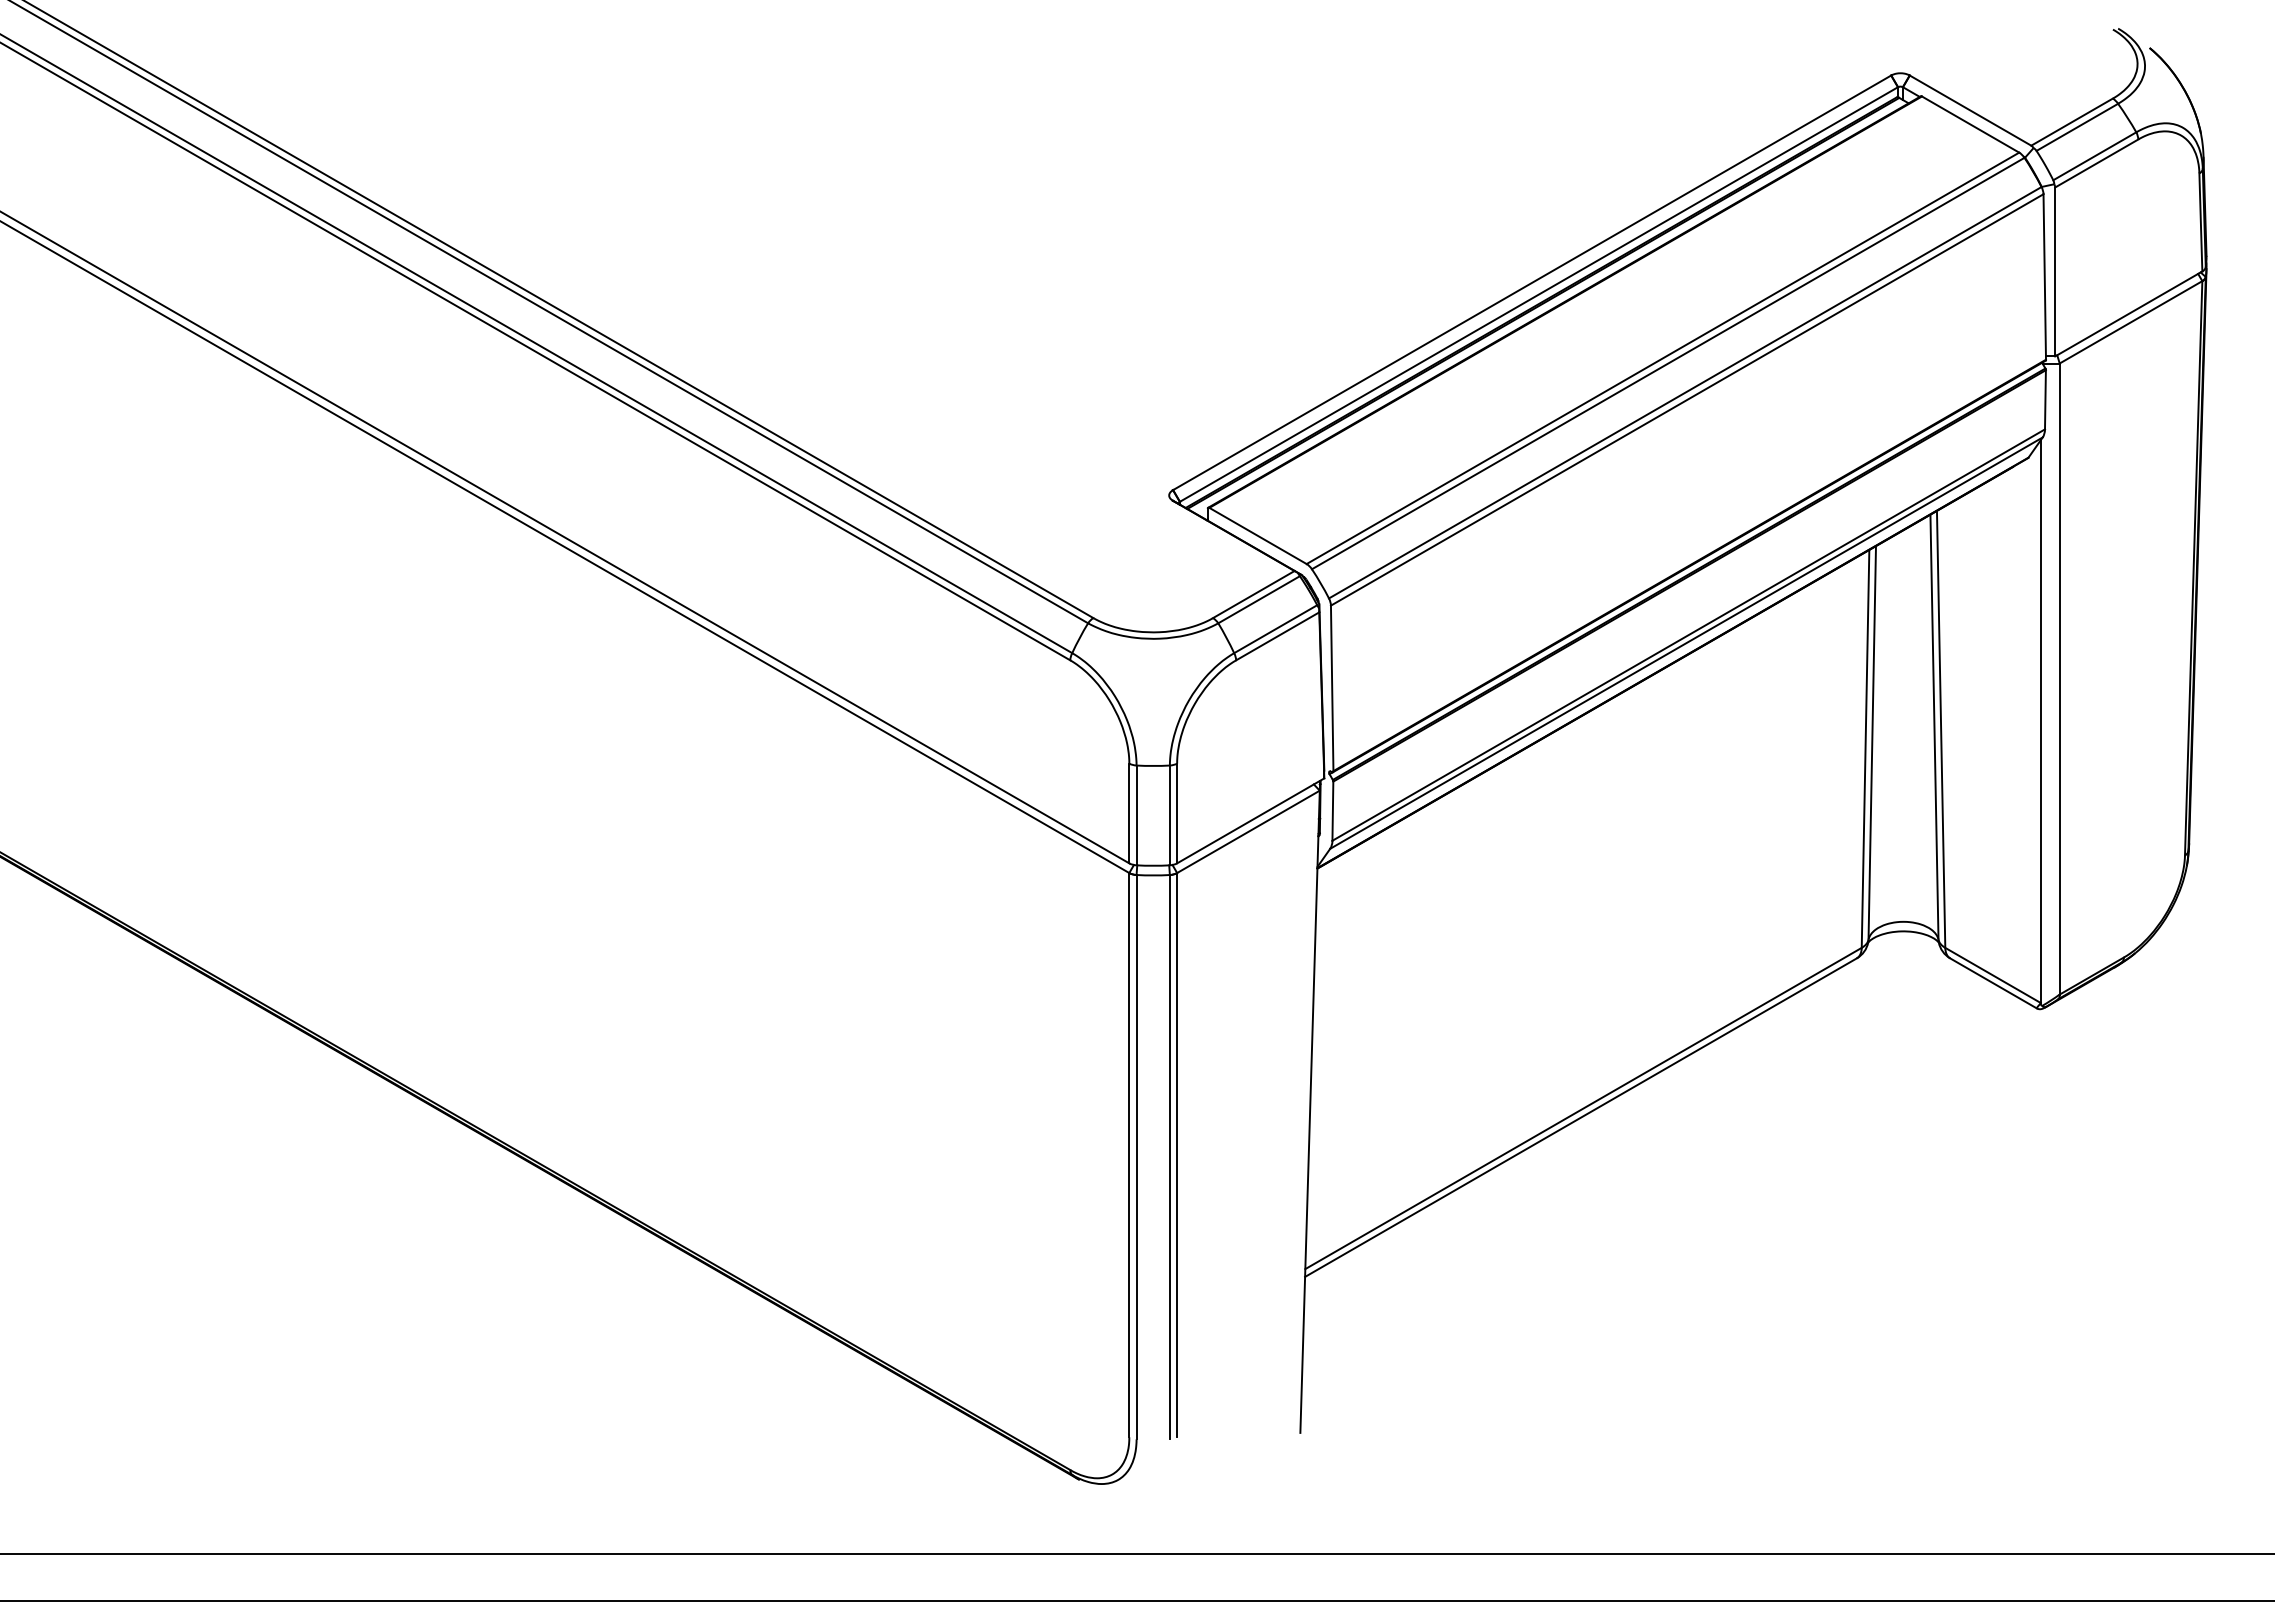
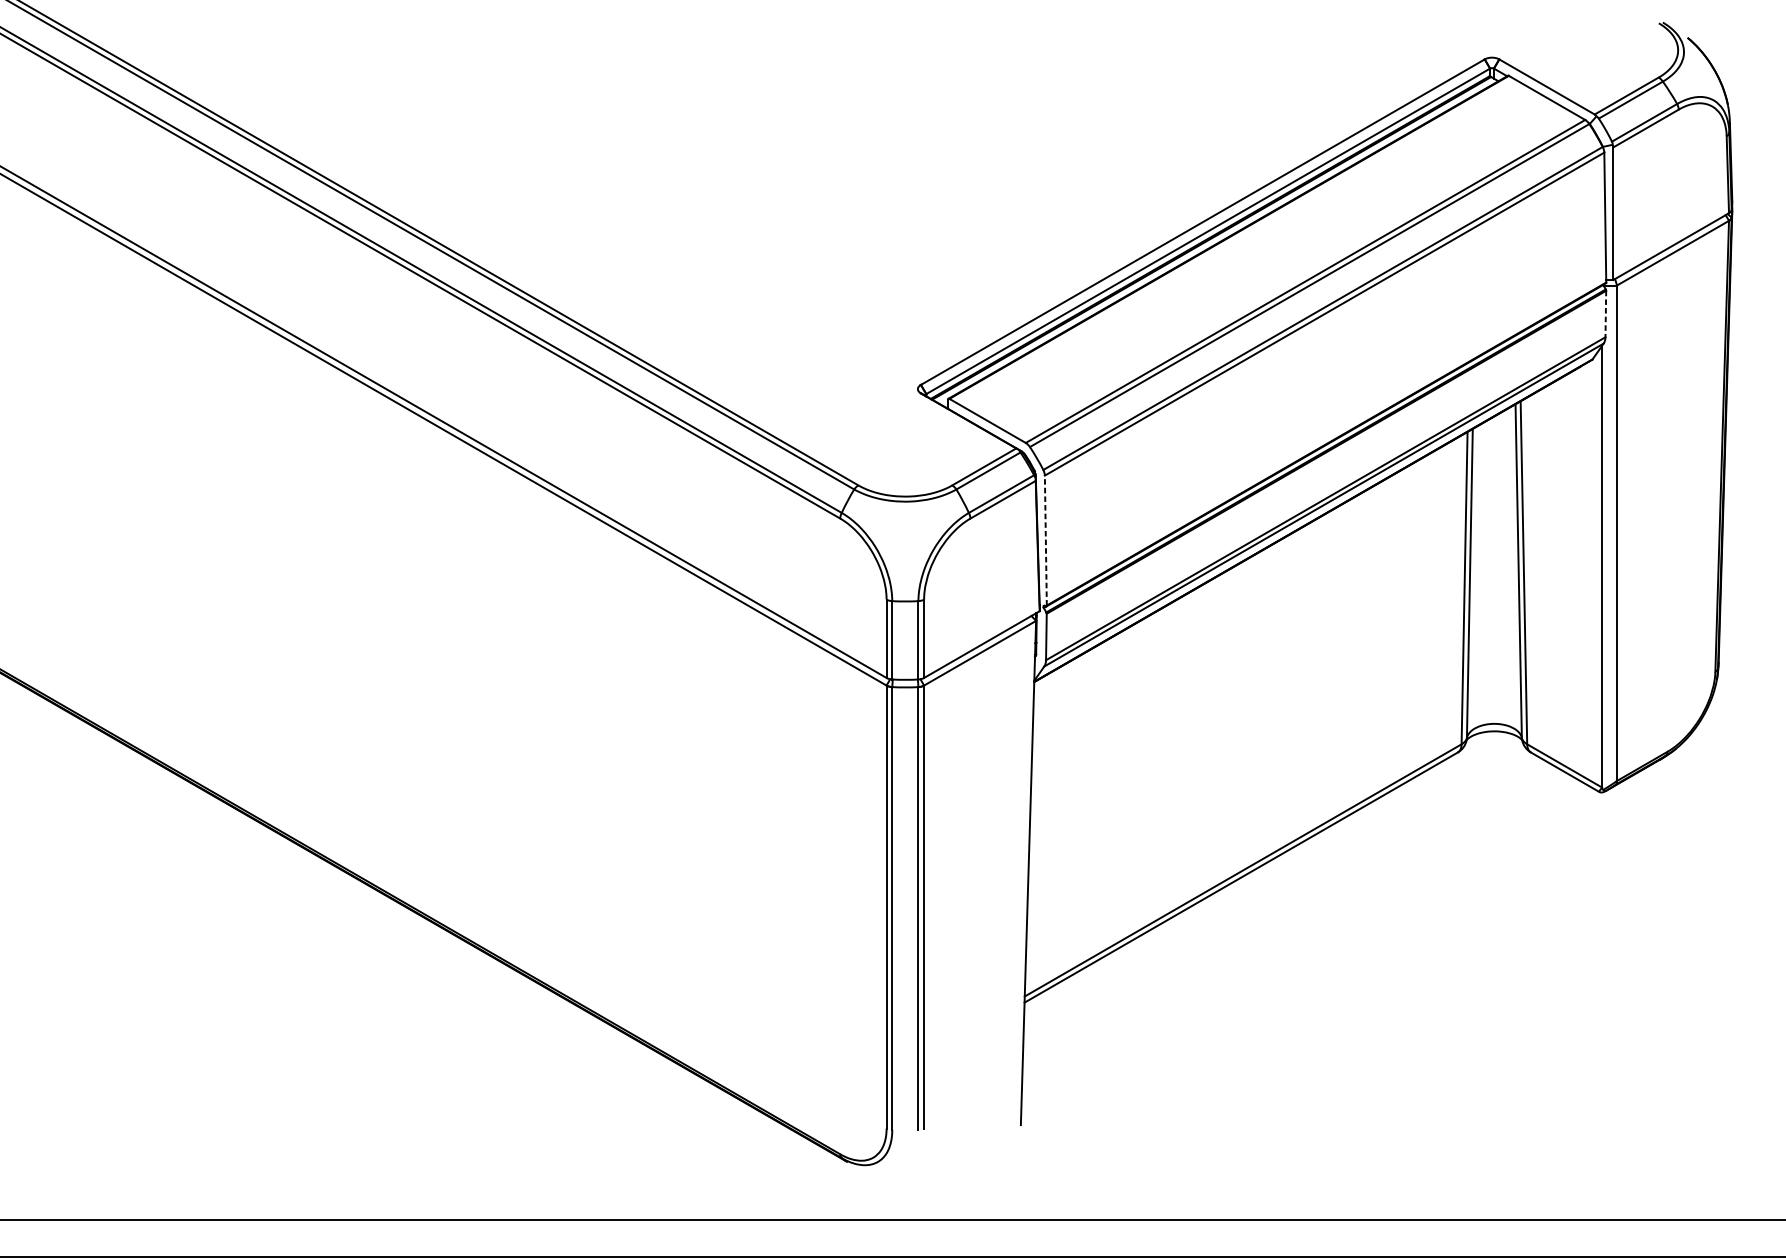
line: (2045, 399) -> (1605, 313), solid -> dashed
line: (1332, 688) -> (1046, 540), solid -> dashed

